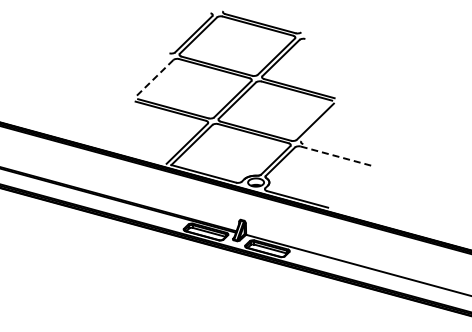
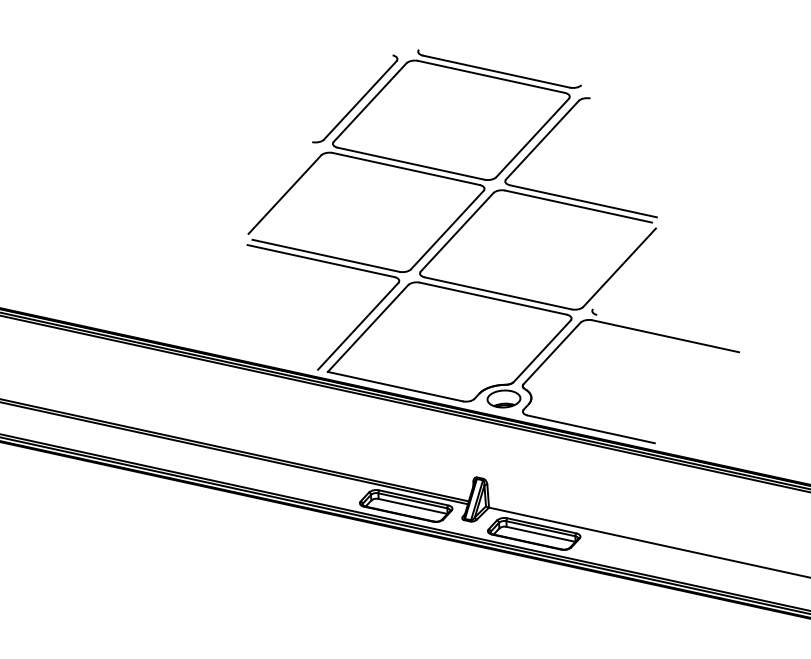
line: (154, 78) -> (284, 195), dashed -> solid
line: (335, 155) -> (664, 335), dashed -> solid

